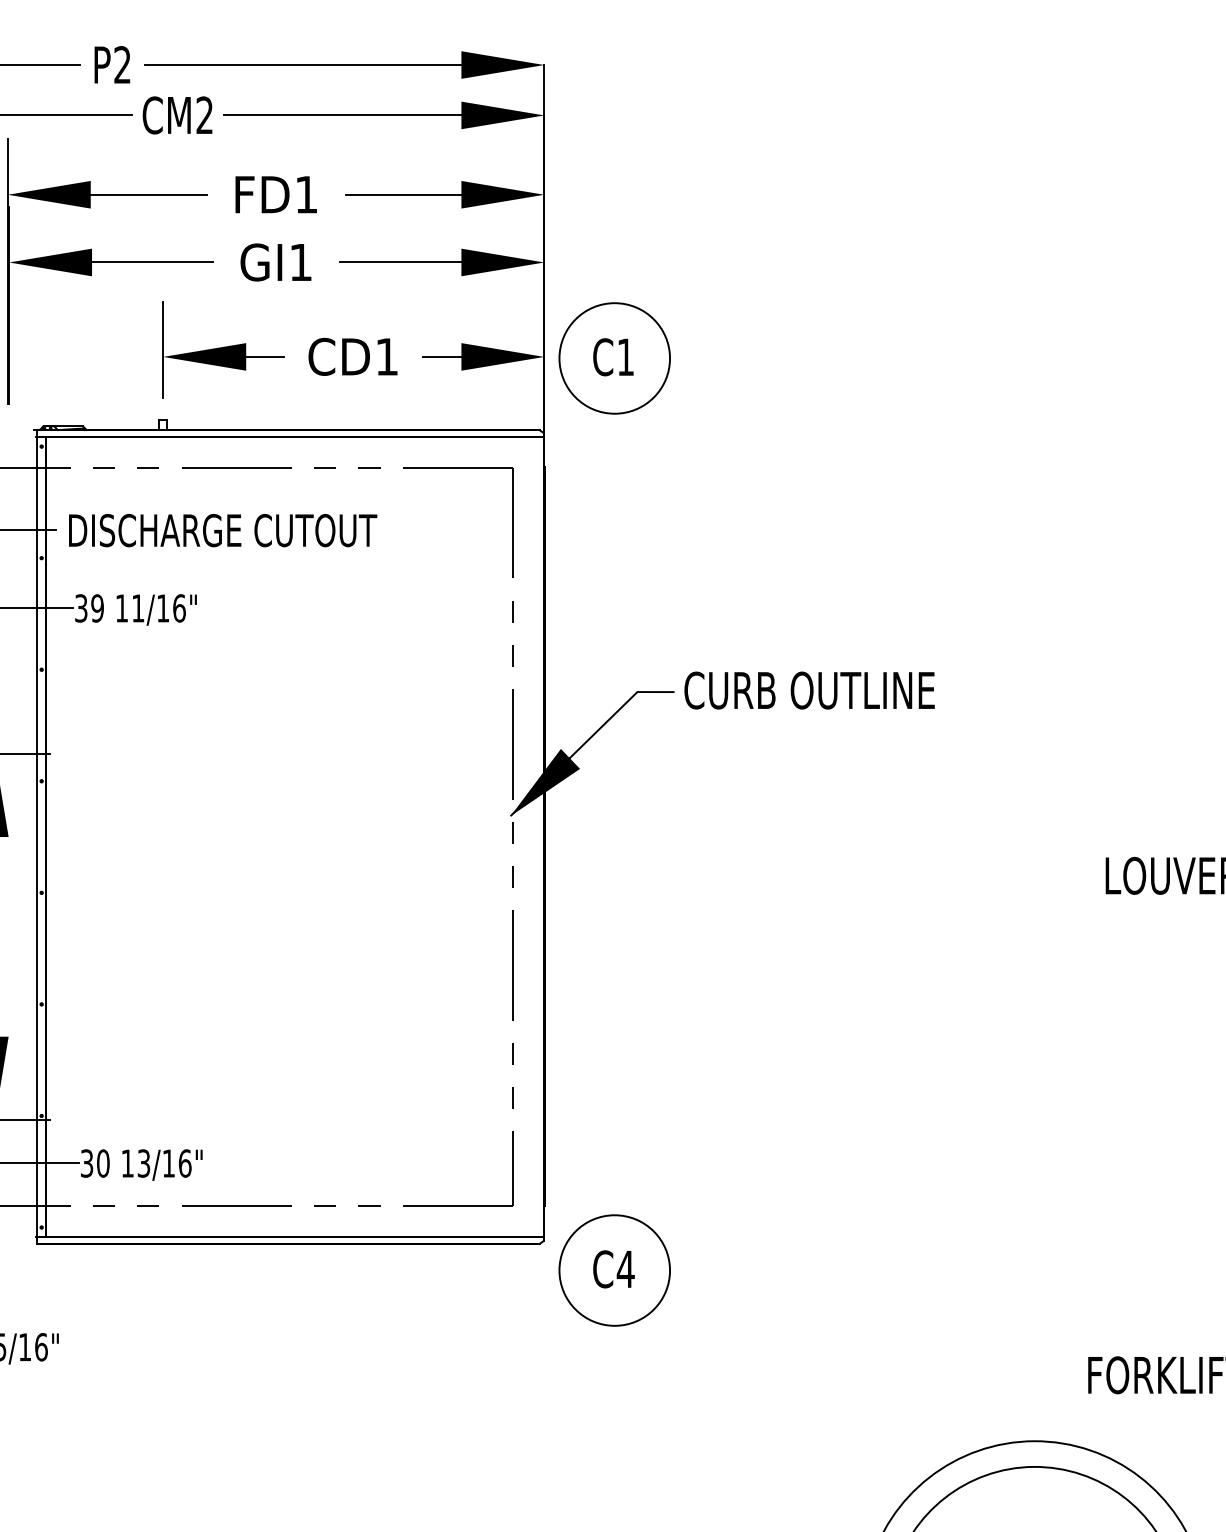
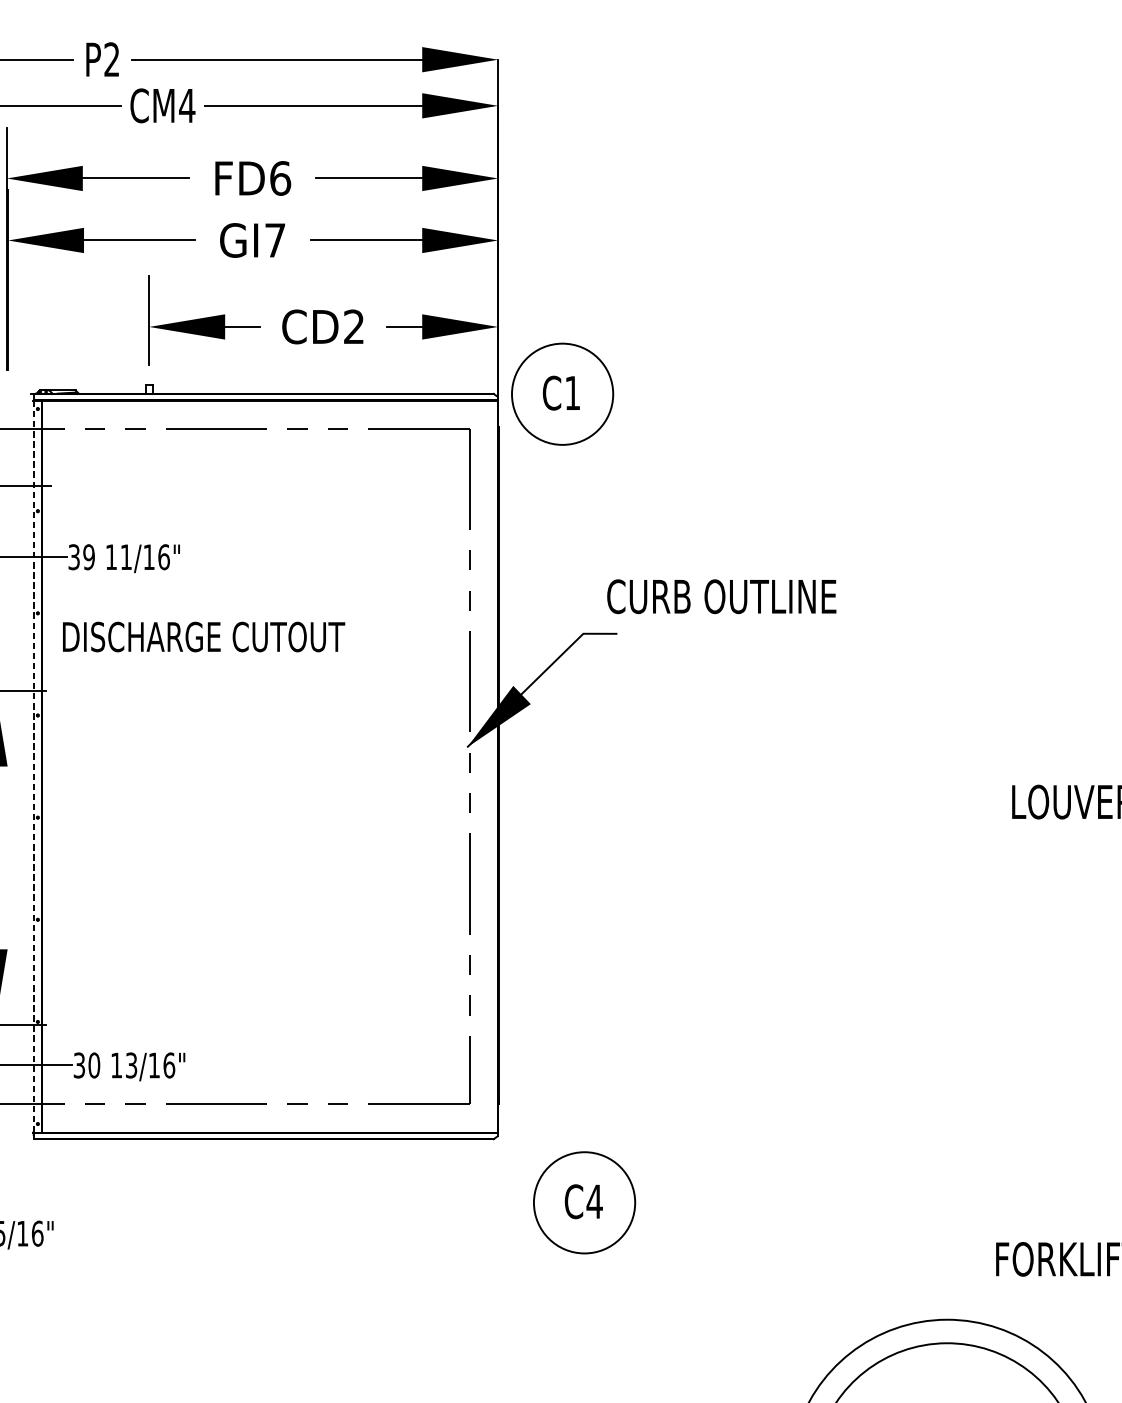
text: (204, 114) -> (186, 104), CM2 -> CM4
text: (306, 194) -> (280, 178), FD1 -> FD6
text: (300, 262) -> (274, 240), GI1 -> GI7
text: (386, 356) -> (353, 326), CD1 -> CD2
part: (614, 358) -> (562, 394), moved
text: (223, 530) -> (204, 636), moved
text: (809, 690) -> (721, 596), moved
line: (36, 837) -> (33, 766), solid -> dashed
part: (614, 1270) -> (584, 1202), moved

